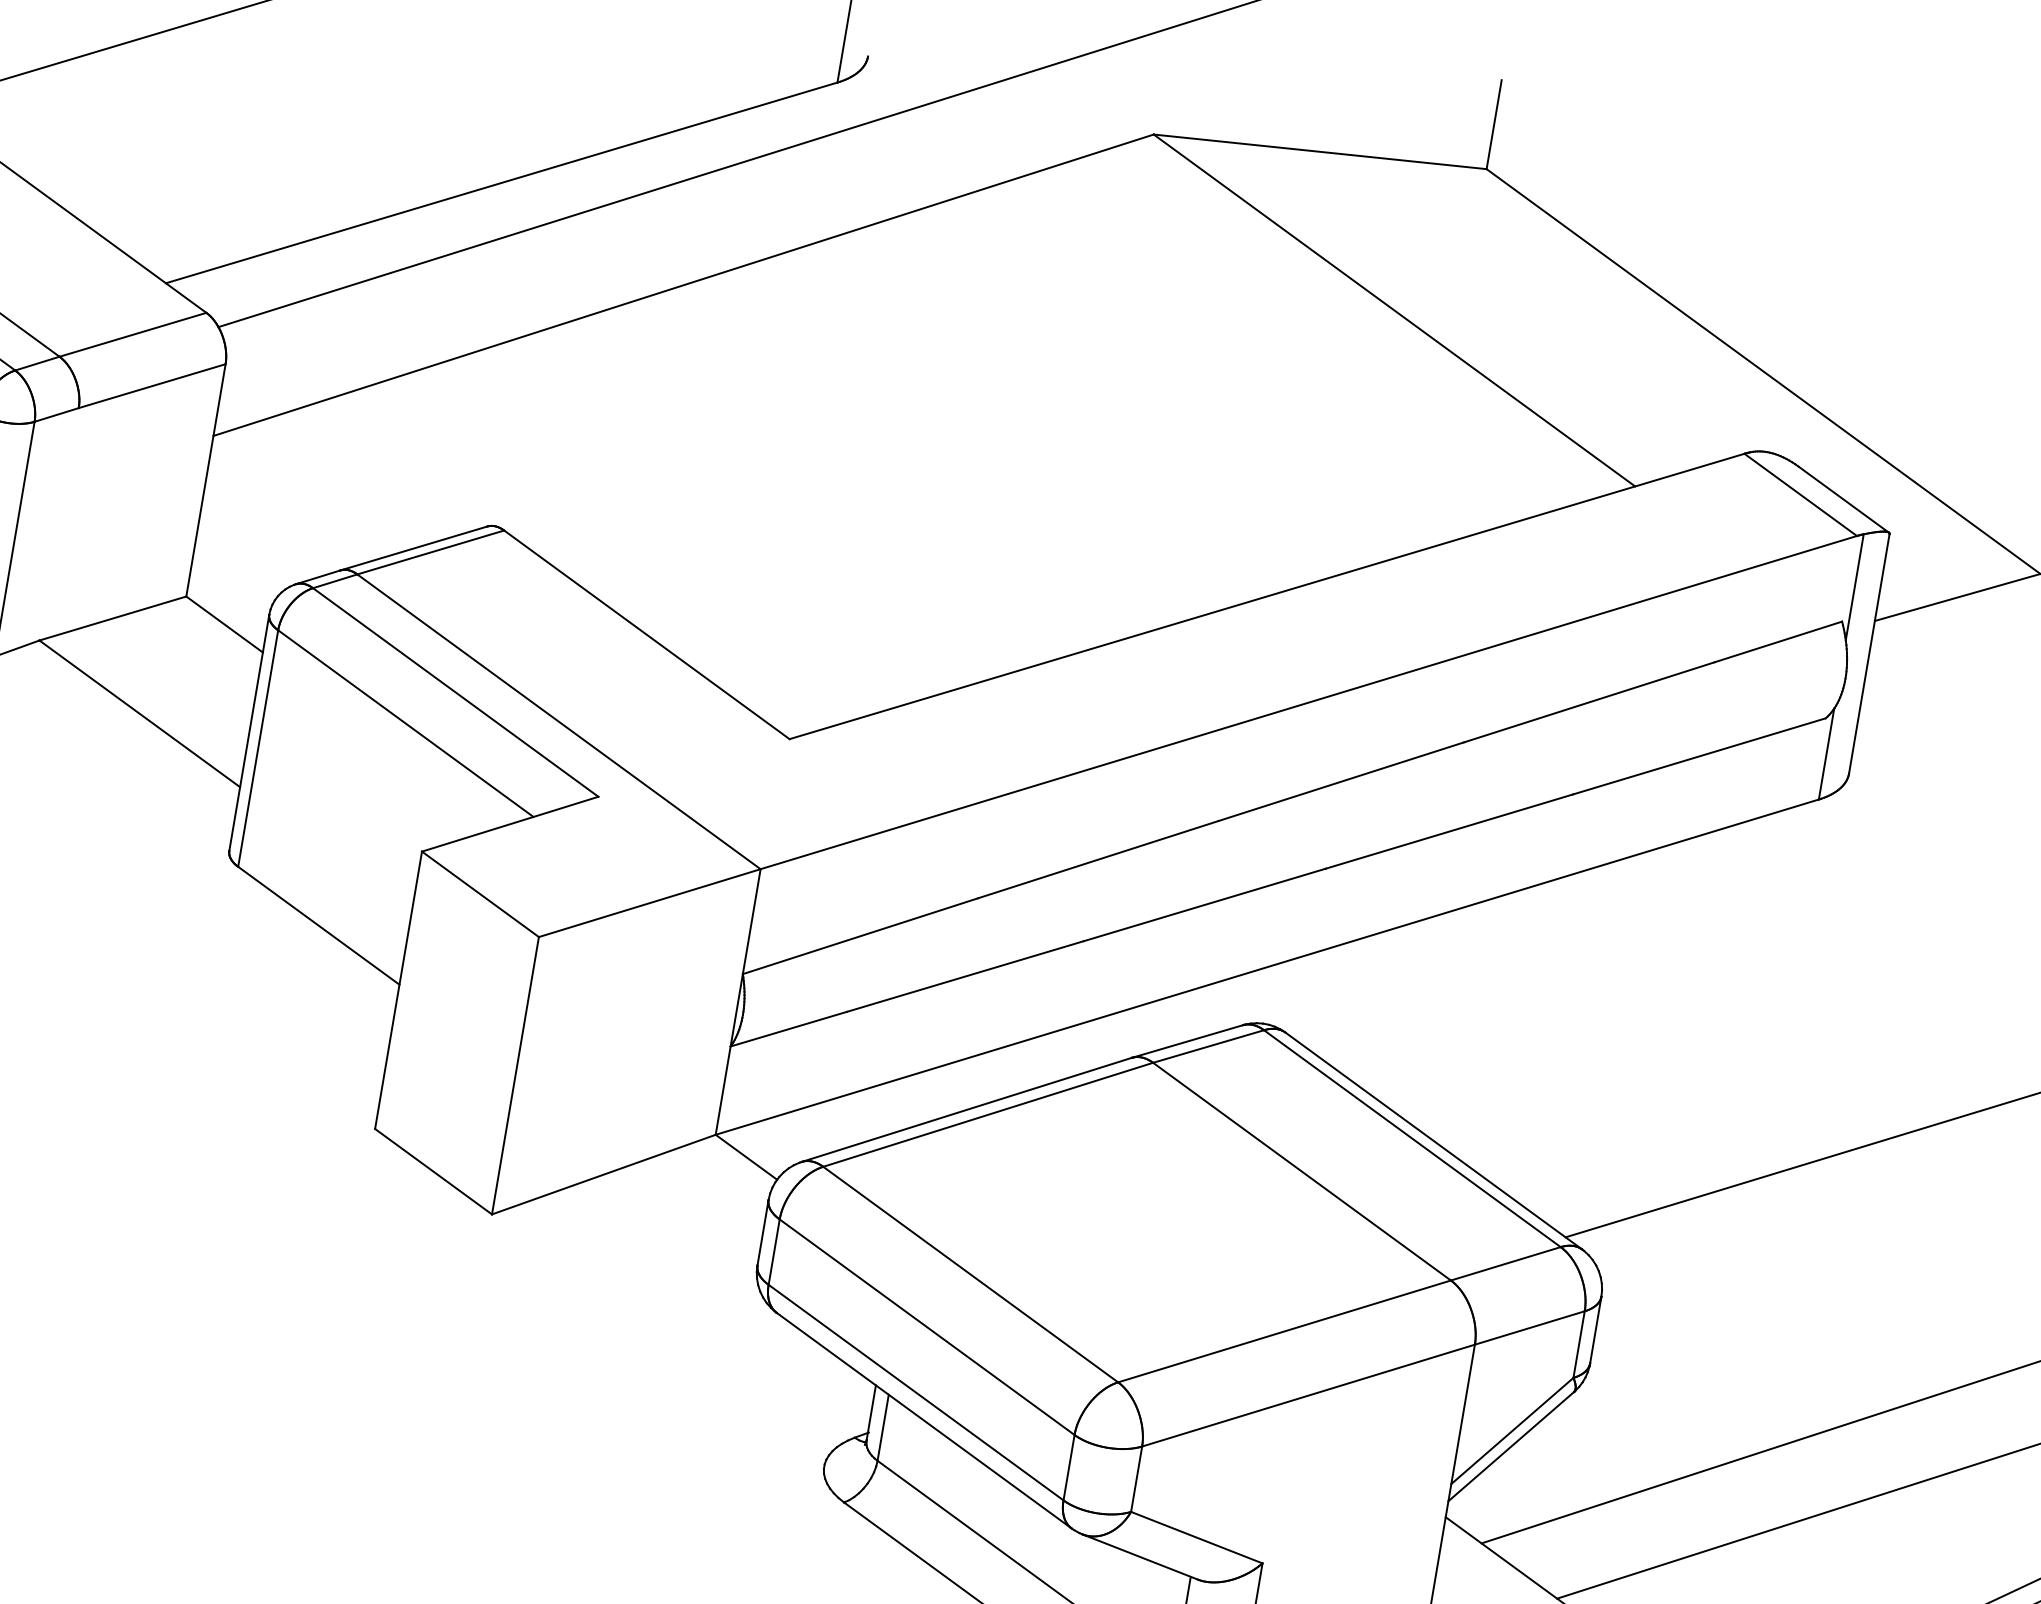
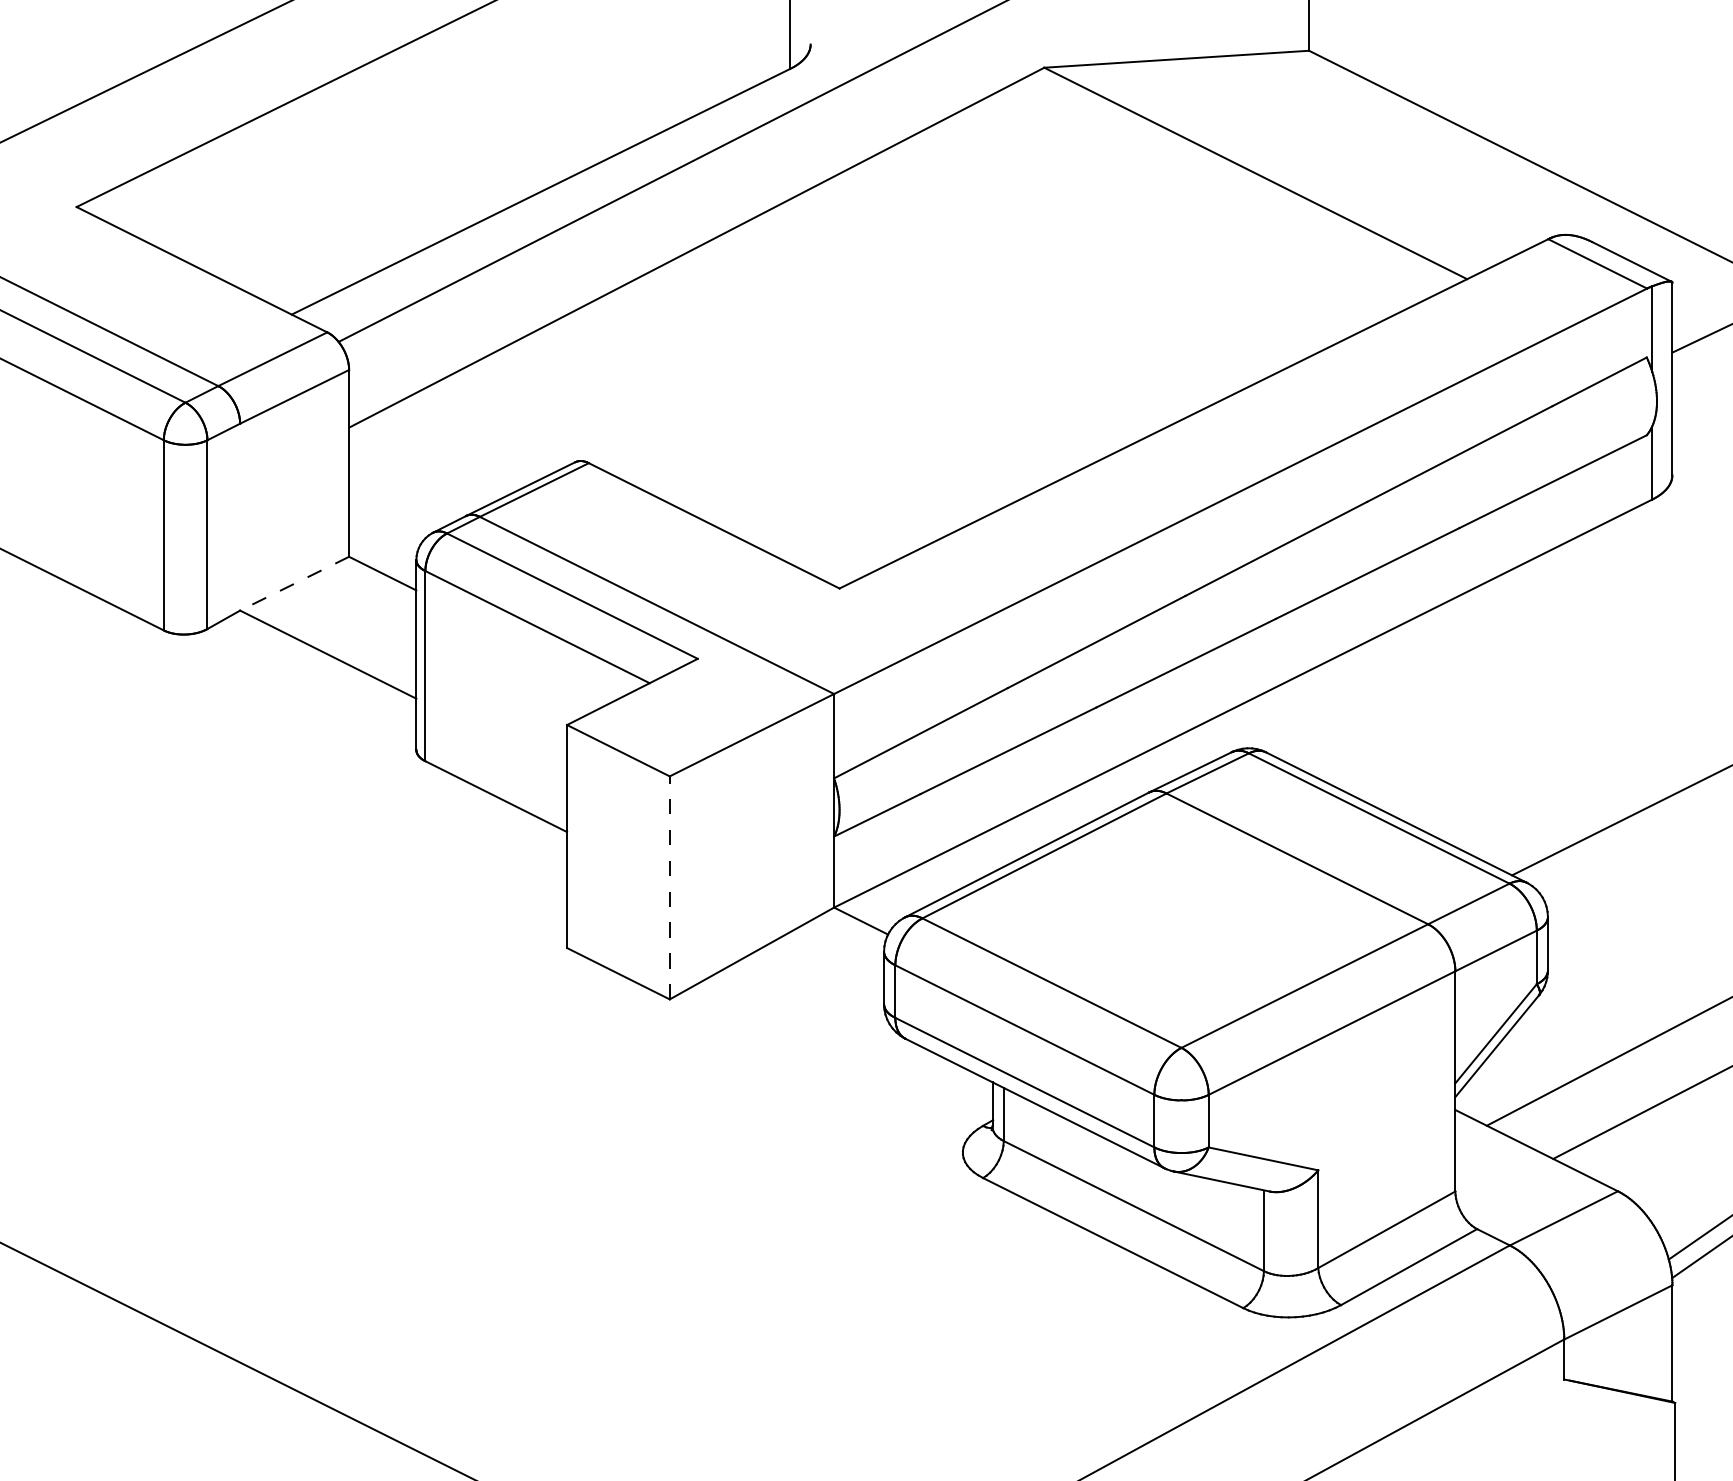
line: (112, 618) -> (294, 583), solid -> dashed
line: (515, 1075) -> (669, 887), solid -> dashed

